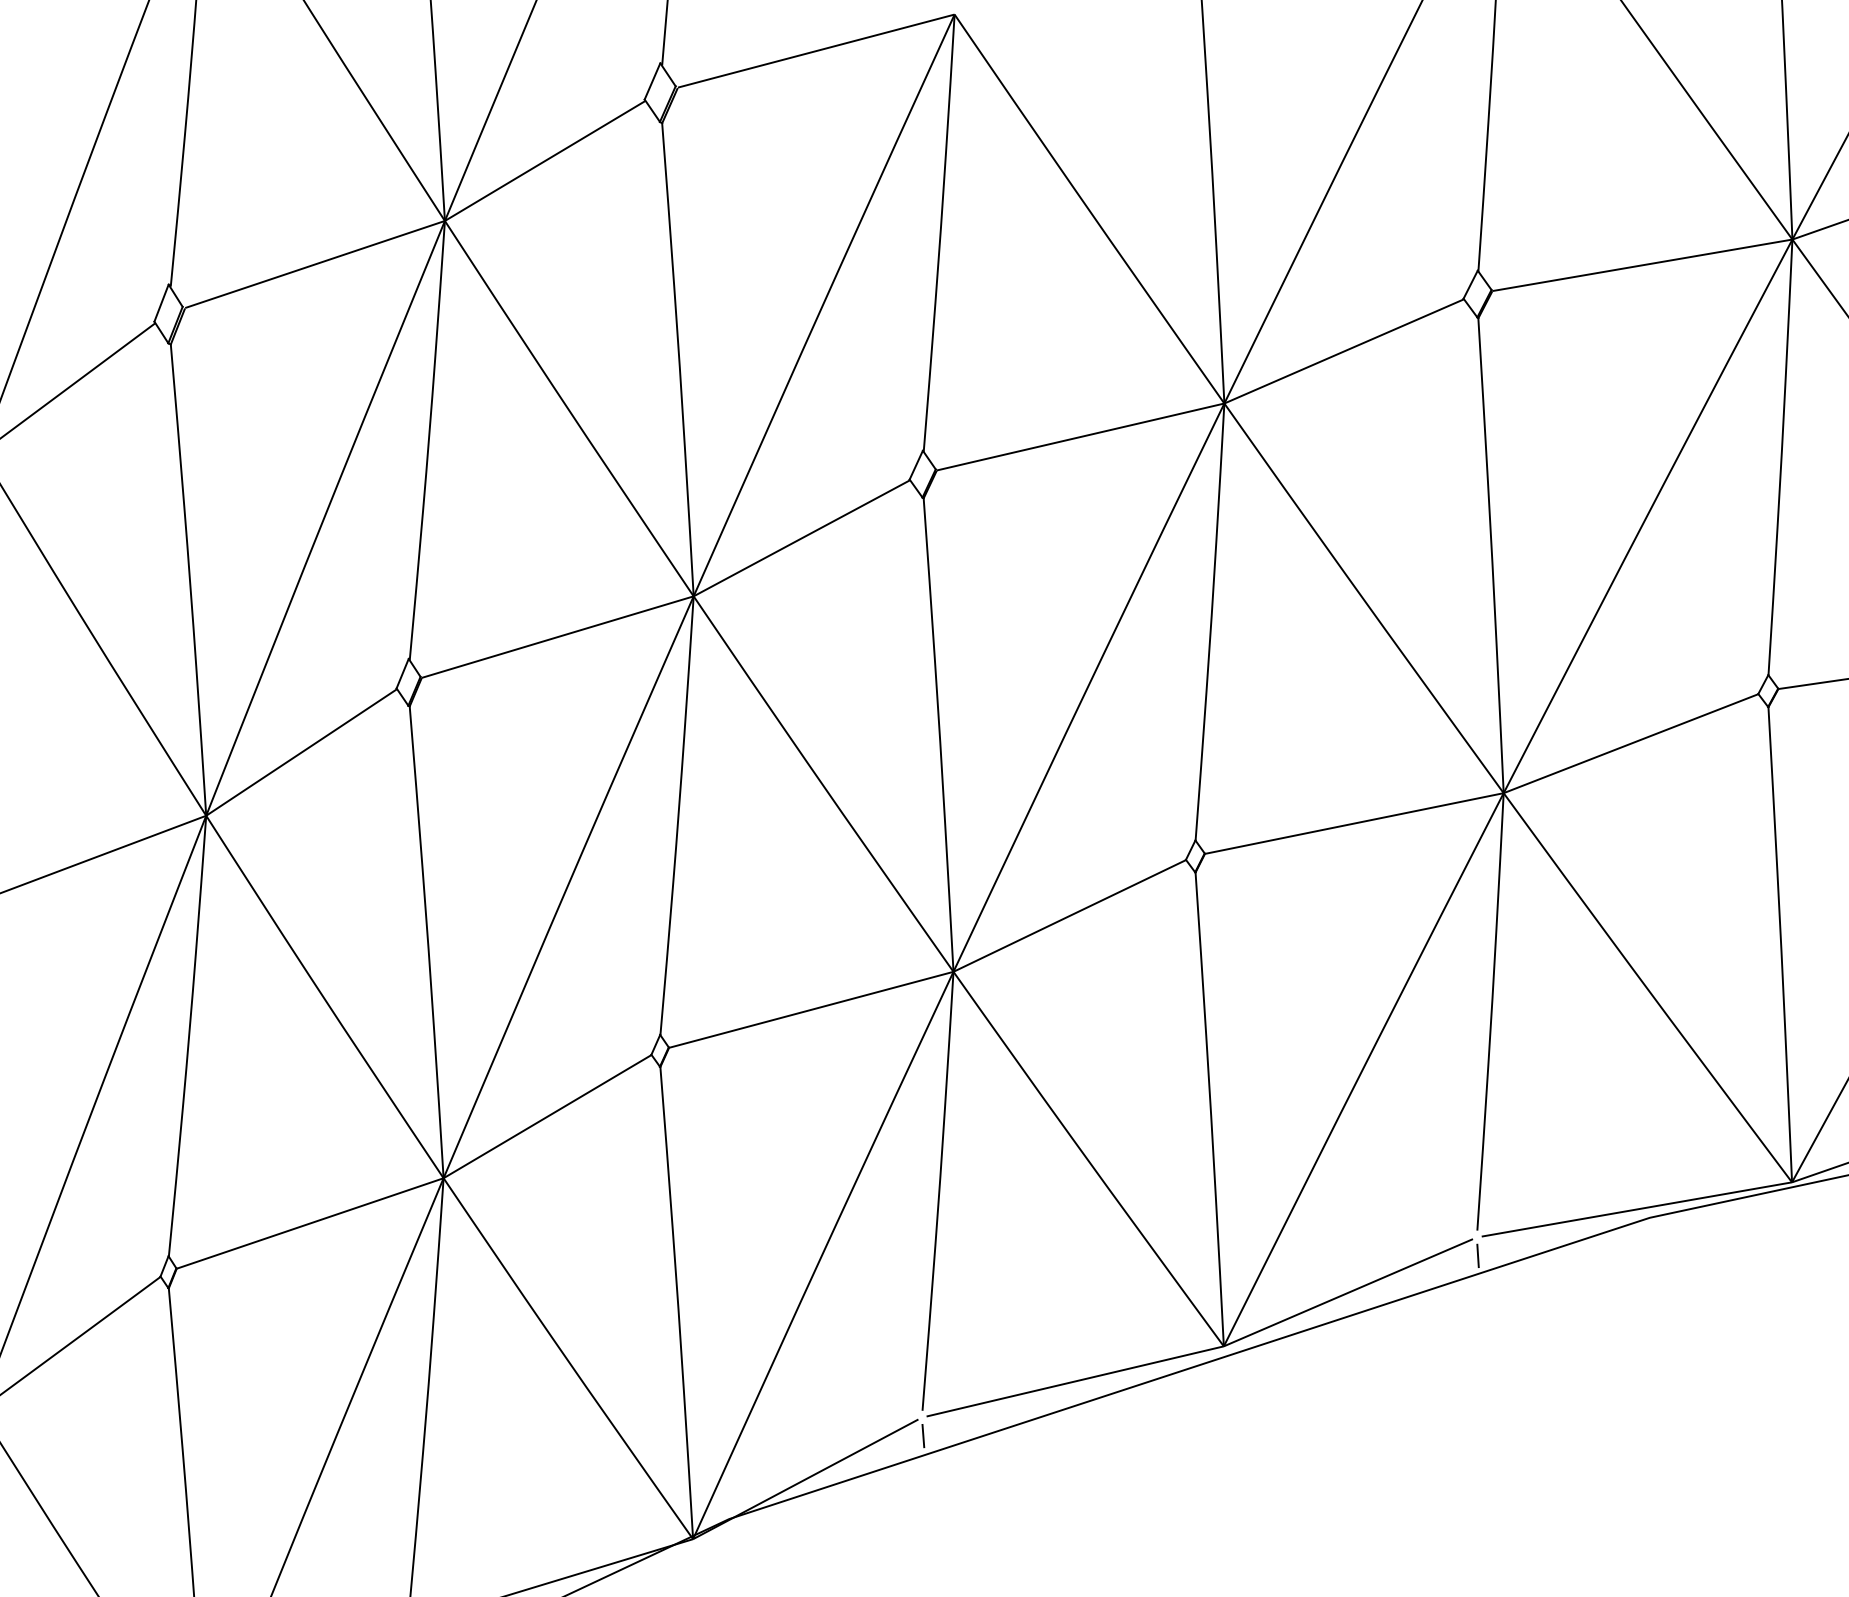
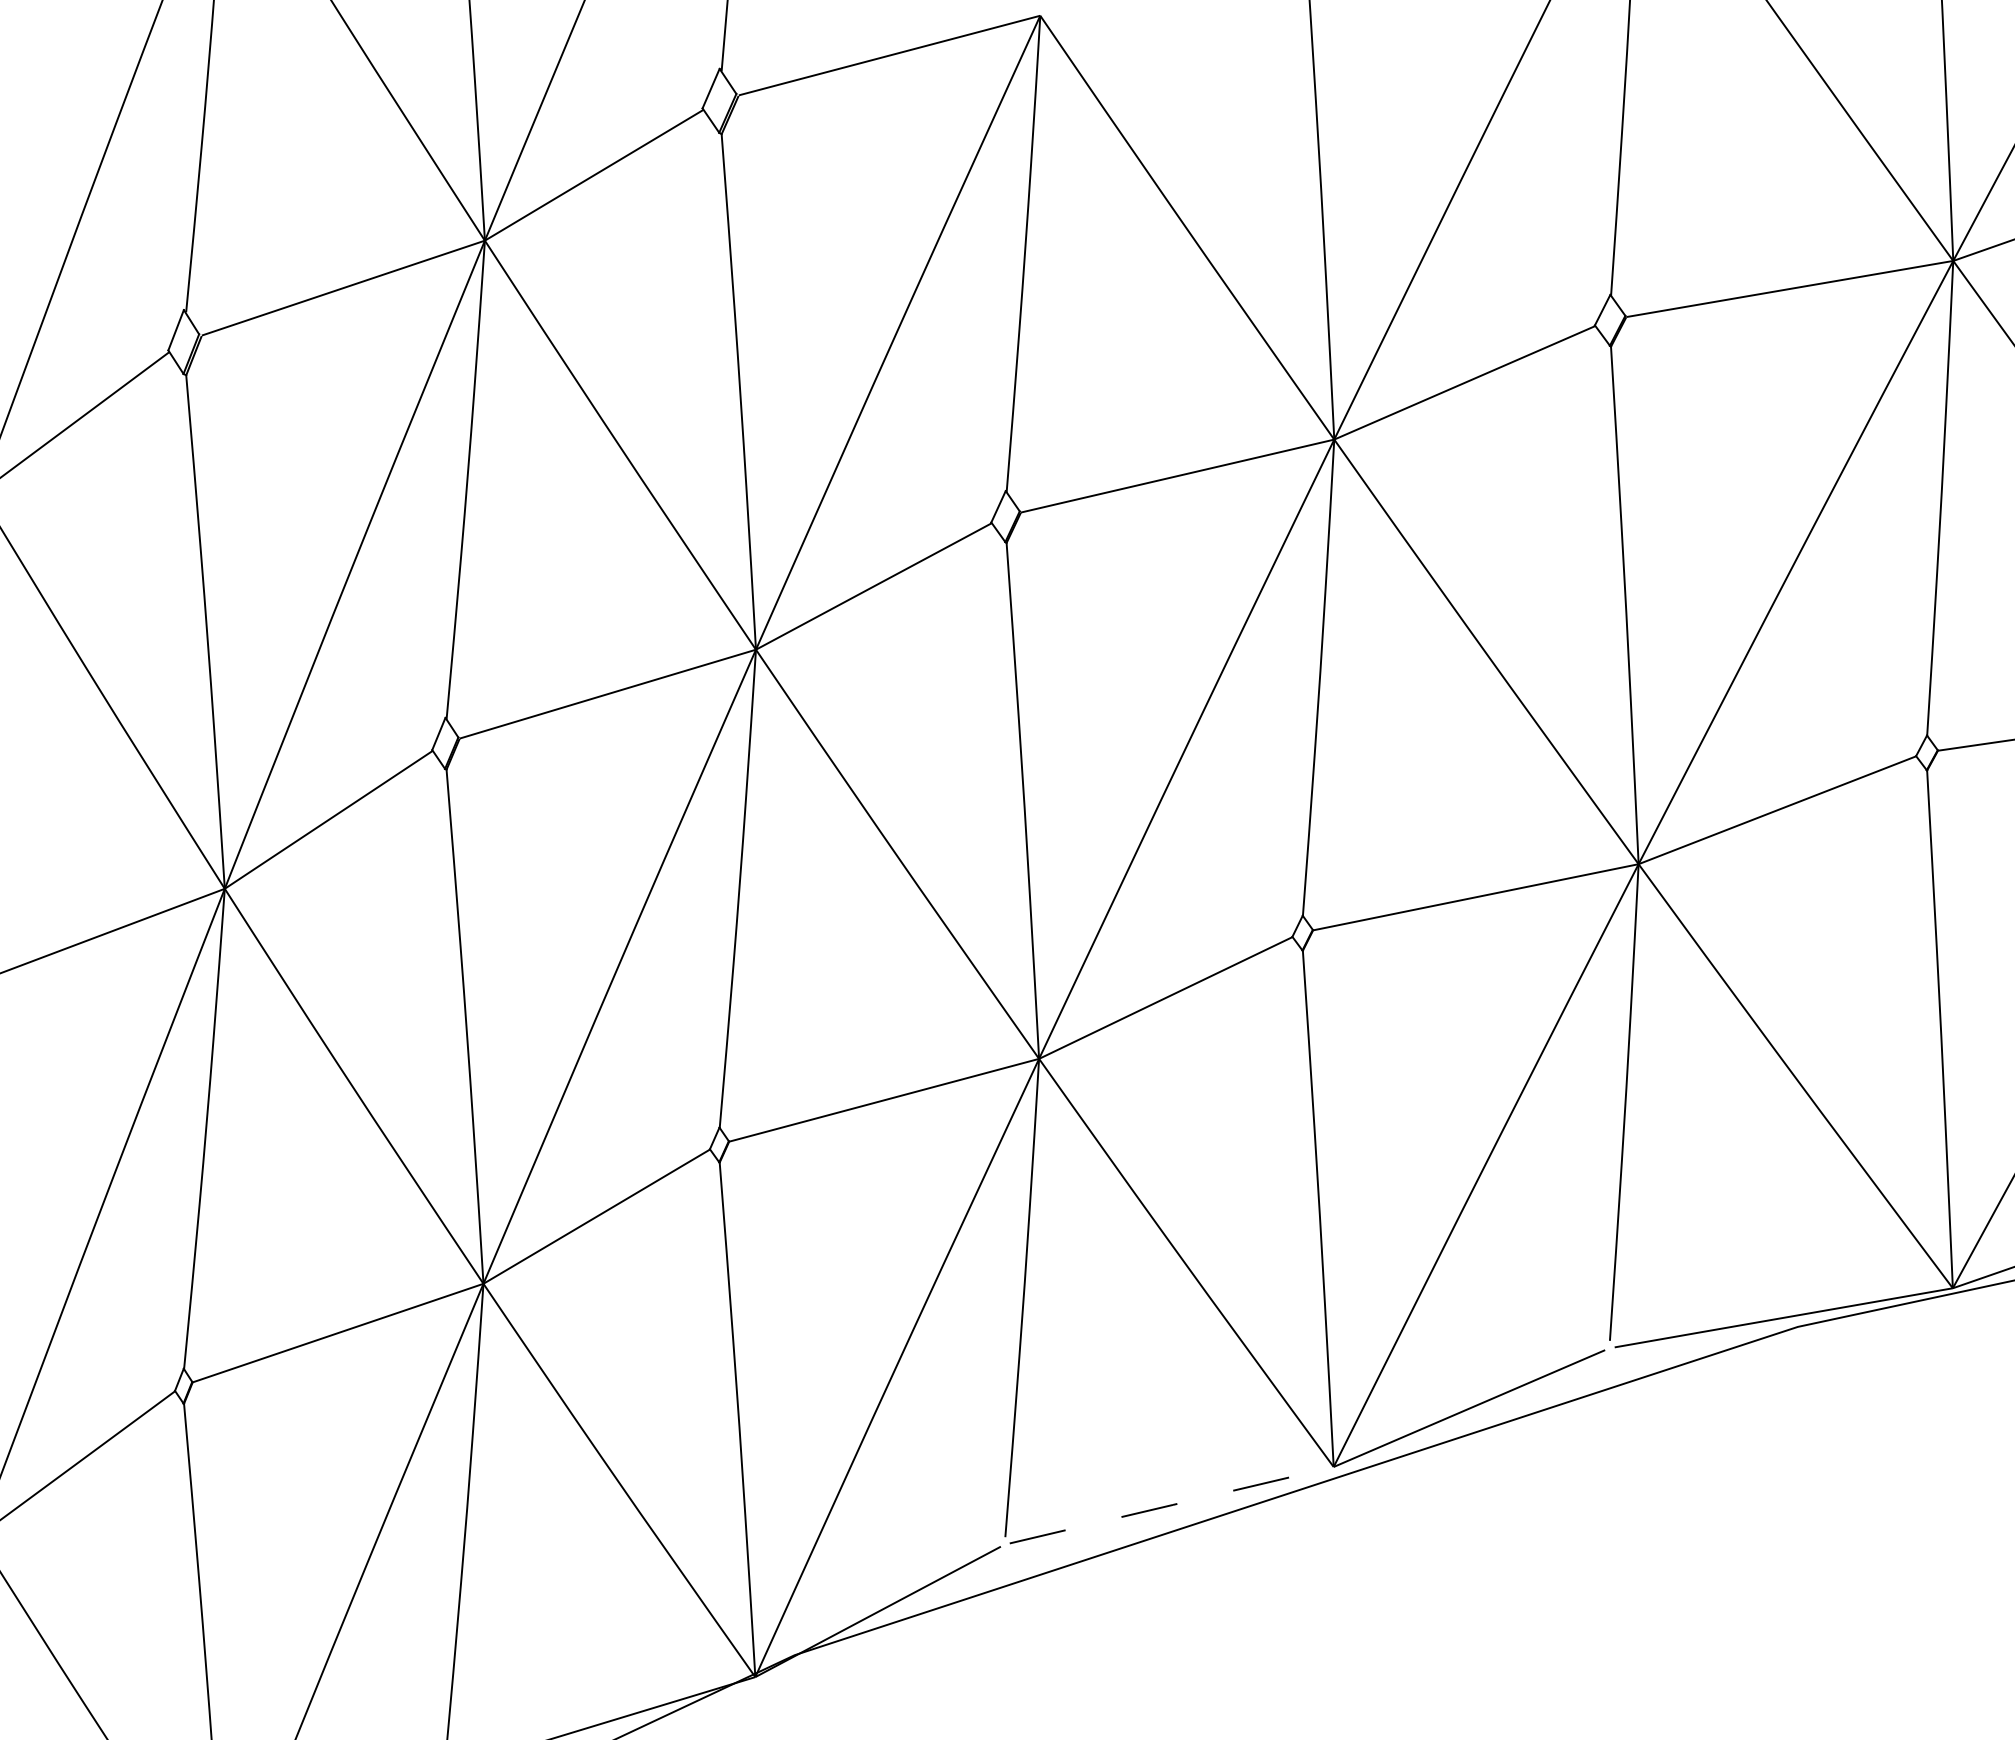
line: (1477, 1255) -> (1610, 1368), removed
line: (1075, 1381) -> (1172, 1505), solid -> dashed
line: (923, 1435) -> (1006, 1564), removed

